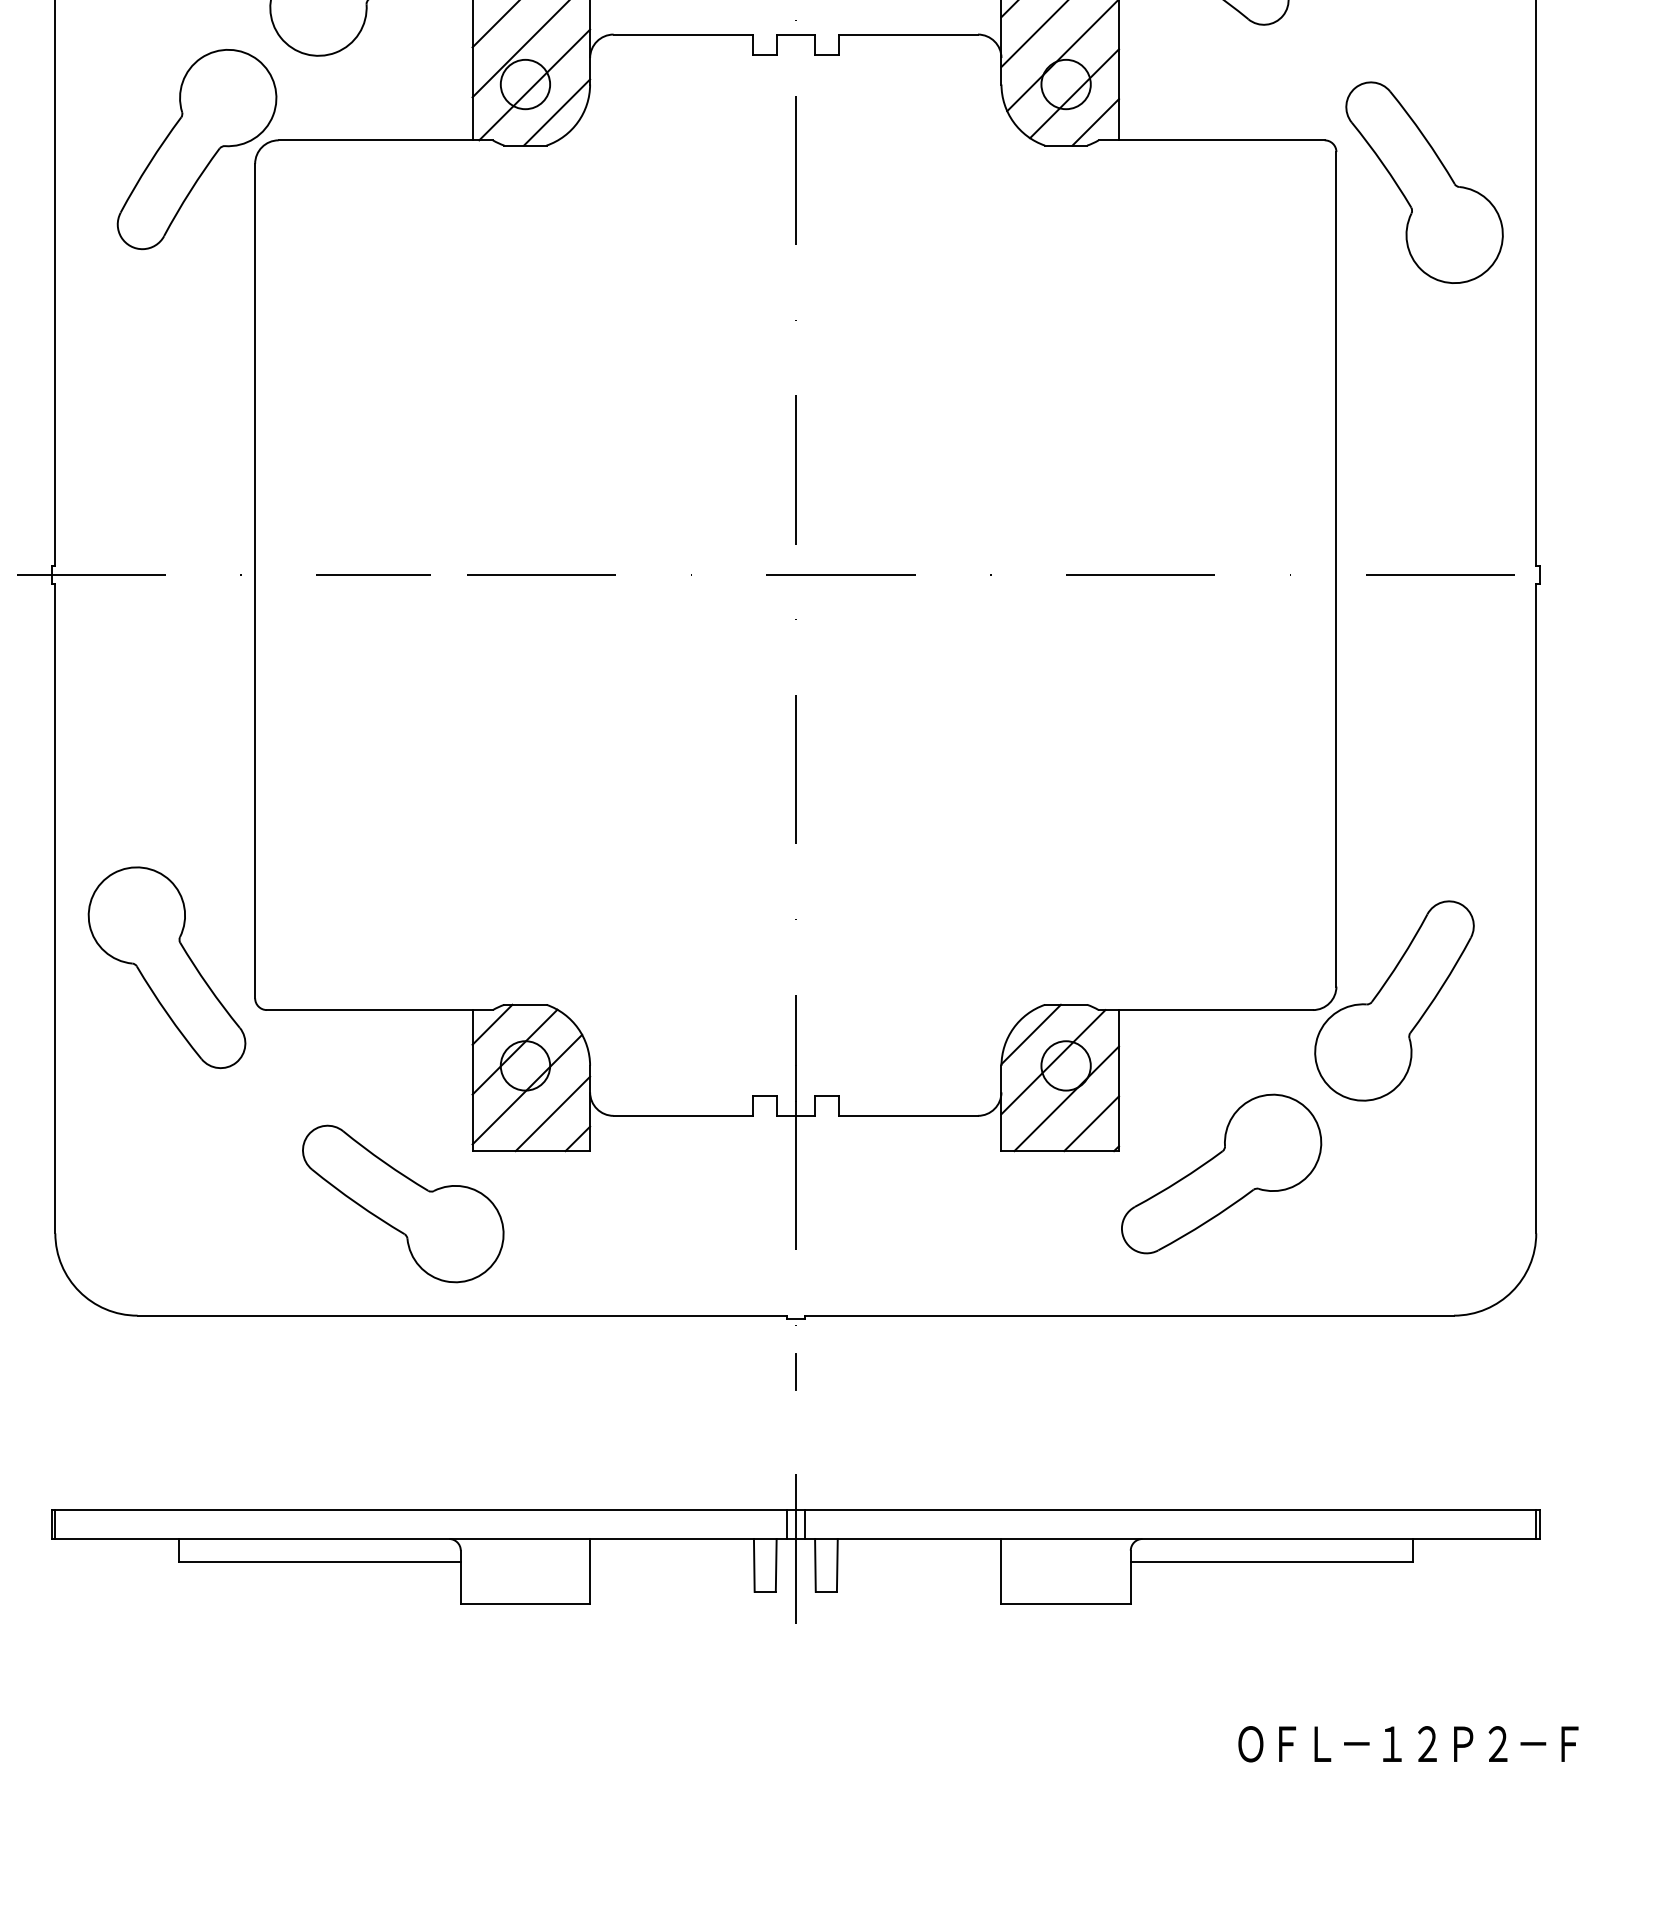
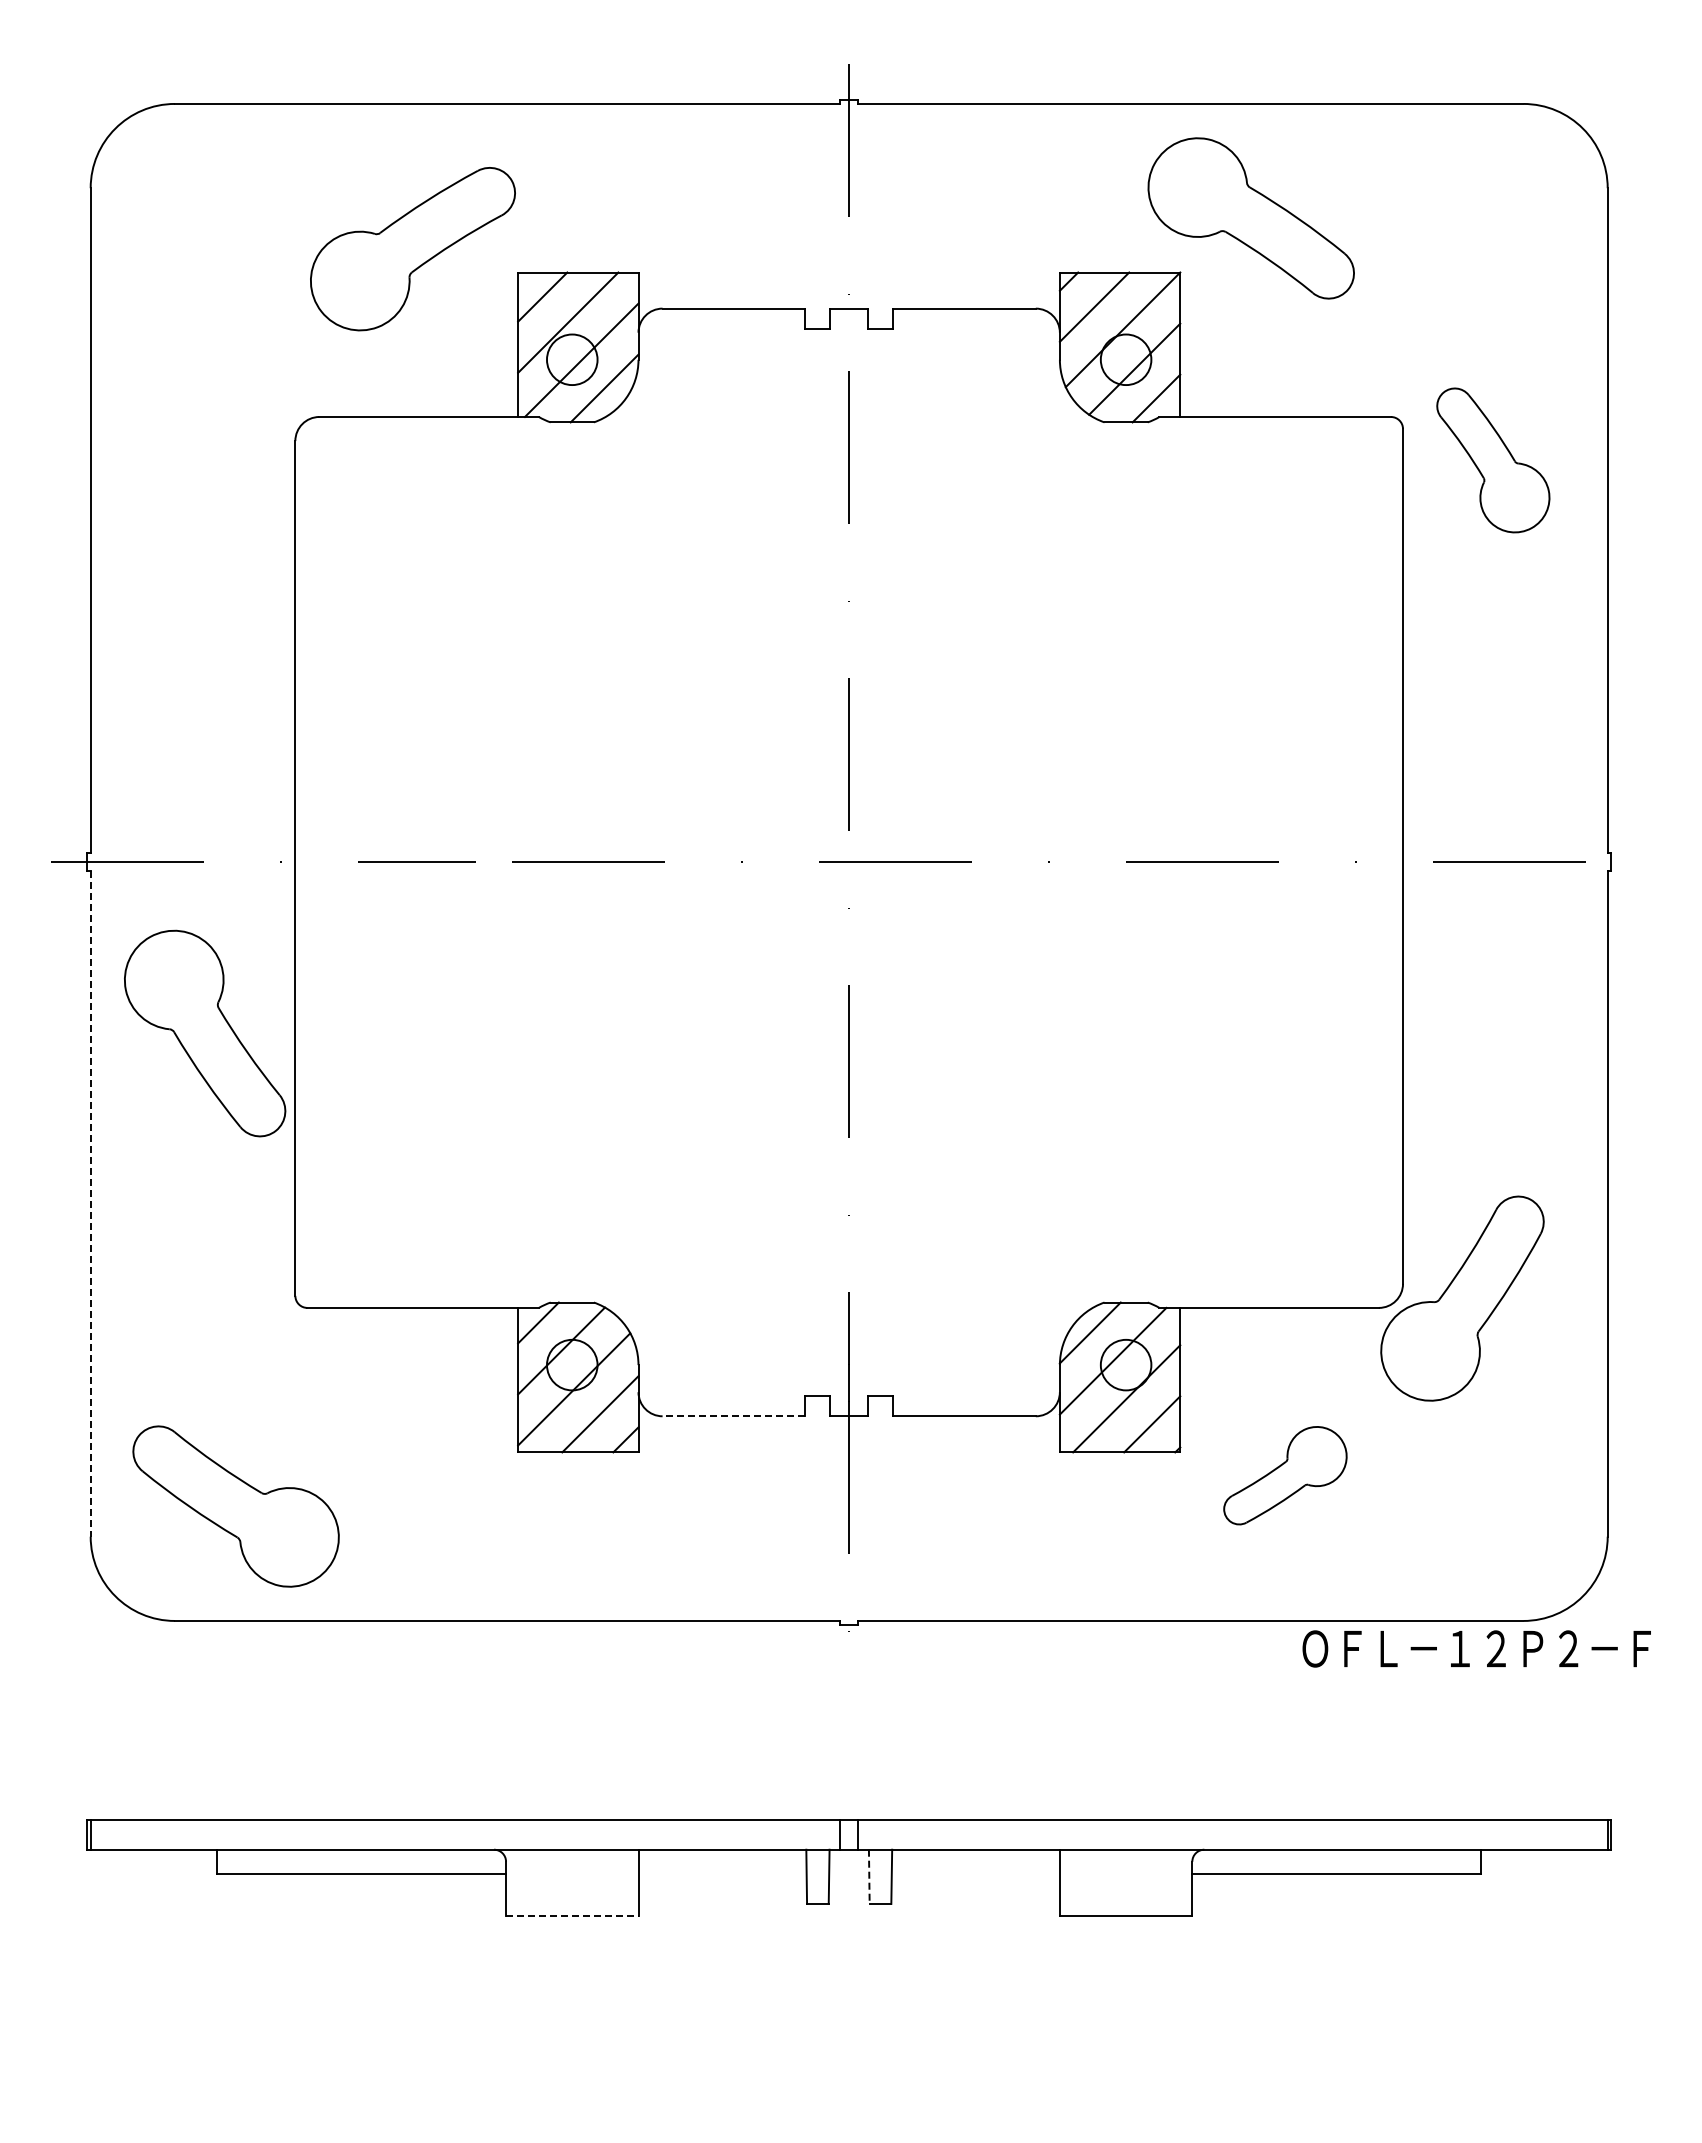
part: (196, 149) -> (235, 426), removed
part: (1424, 182) -> (1493, 460), size x0.7
line: (55, 909) -> (90, 1204), solid -> dashed
part: (167, 967) -> (205, 1033), moved
line: (682, 1116) -> (733, 1416), solid -> dashed
part: (1221, 1173) -> (1285, 1475), size x0.6
part: (402, 1203) -> (235, 1506), moved
line: (796, 1371) -> (849, 1678), removed
line: (796, 1556) -> (849, 1867), removed
line: (815, 1566) -> (869, 1877), solid -> dashed
line: (525, 1603) -> (572, 1915), solid -> dashed
text: (1408, 1743) -> (1476, 1648), moved

